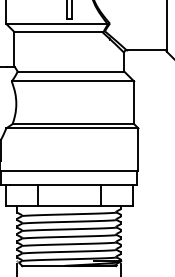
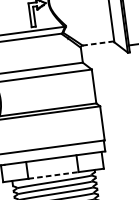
line: (146, 50) -> (98, 43), solid -> dashed
line: (69, 206) -> (53, 175), solid -> dashed

